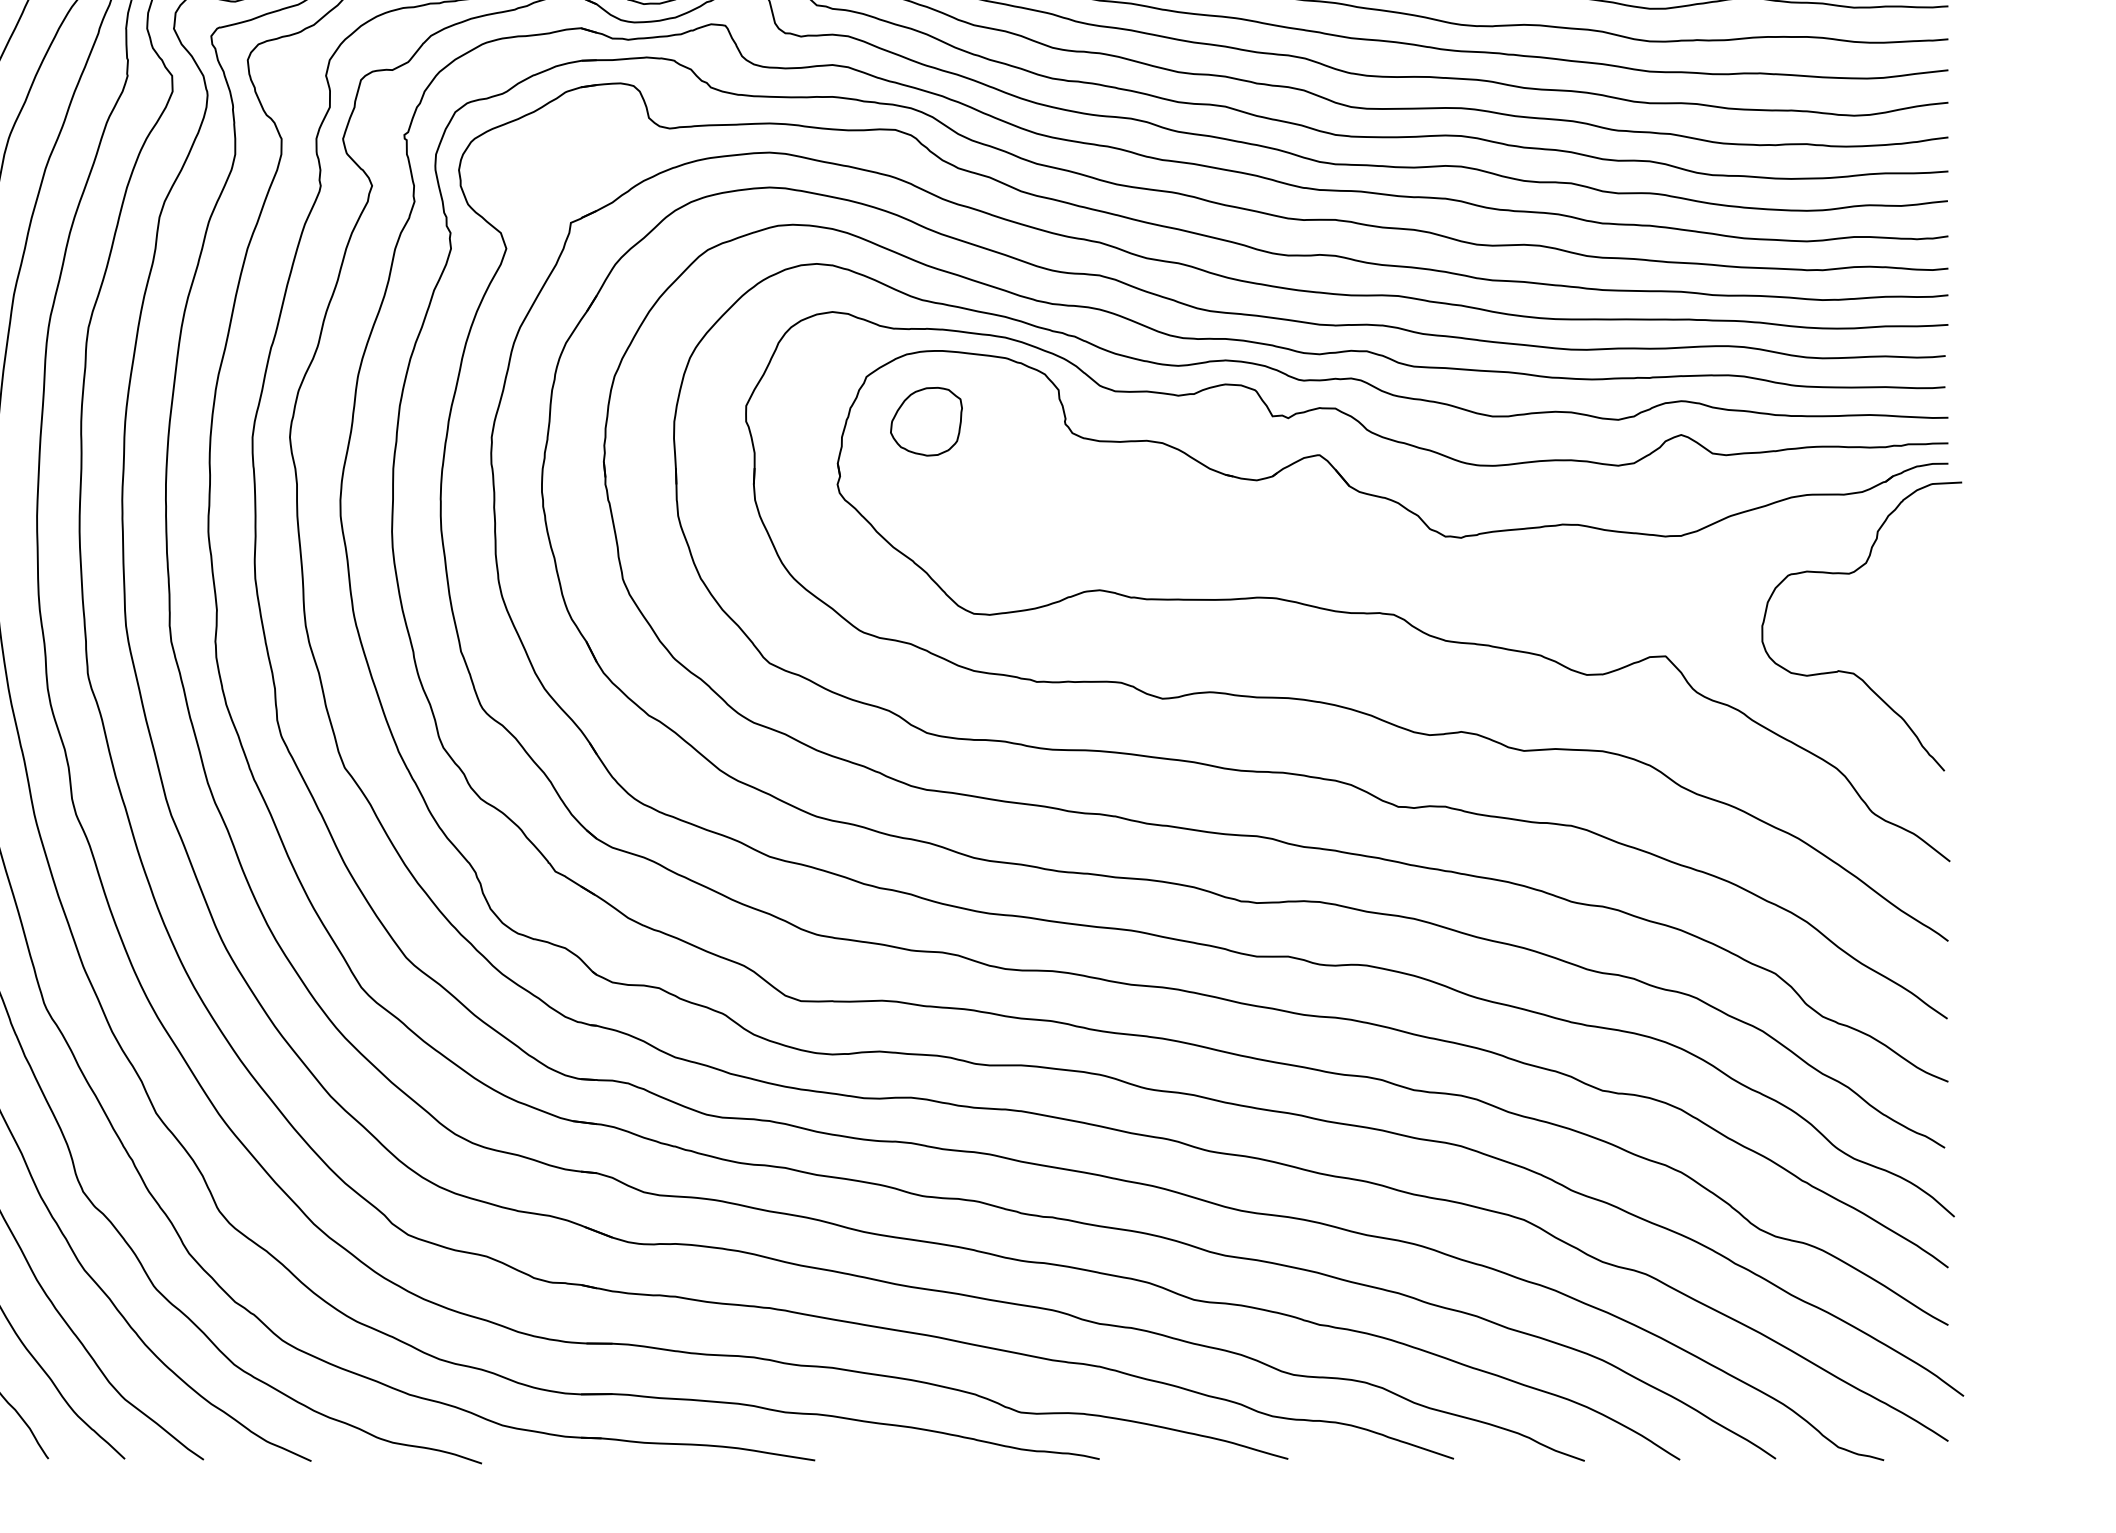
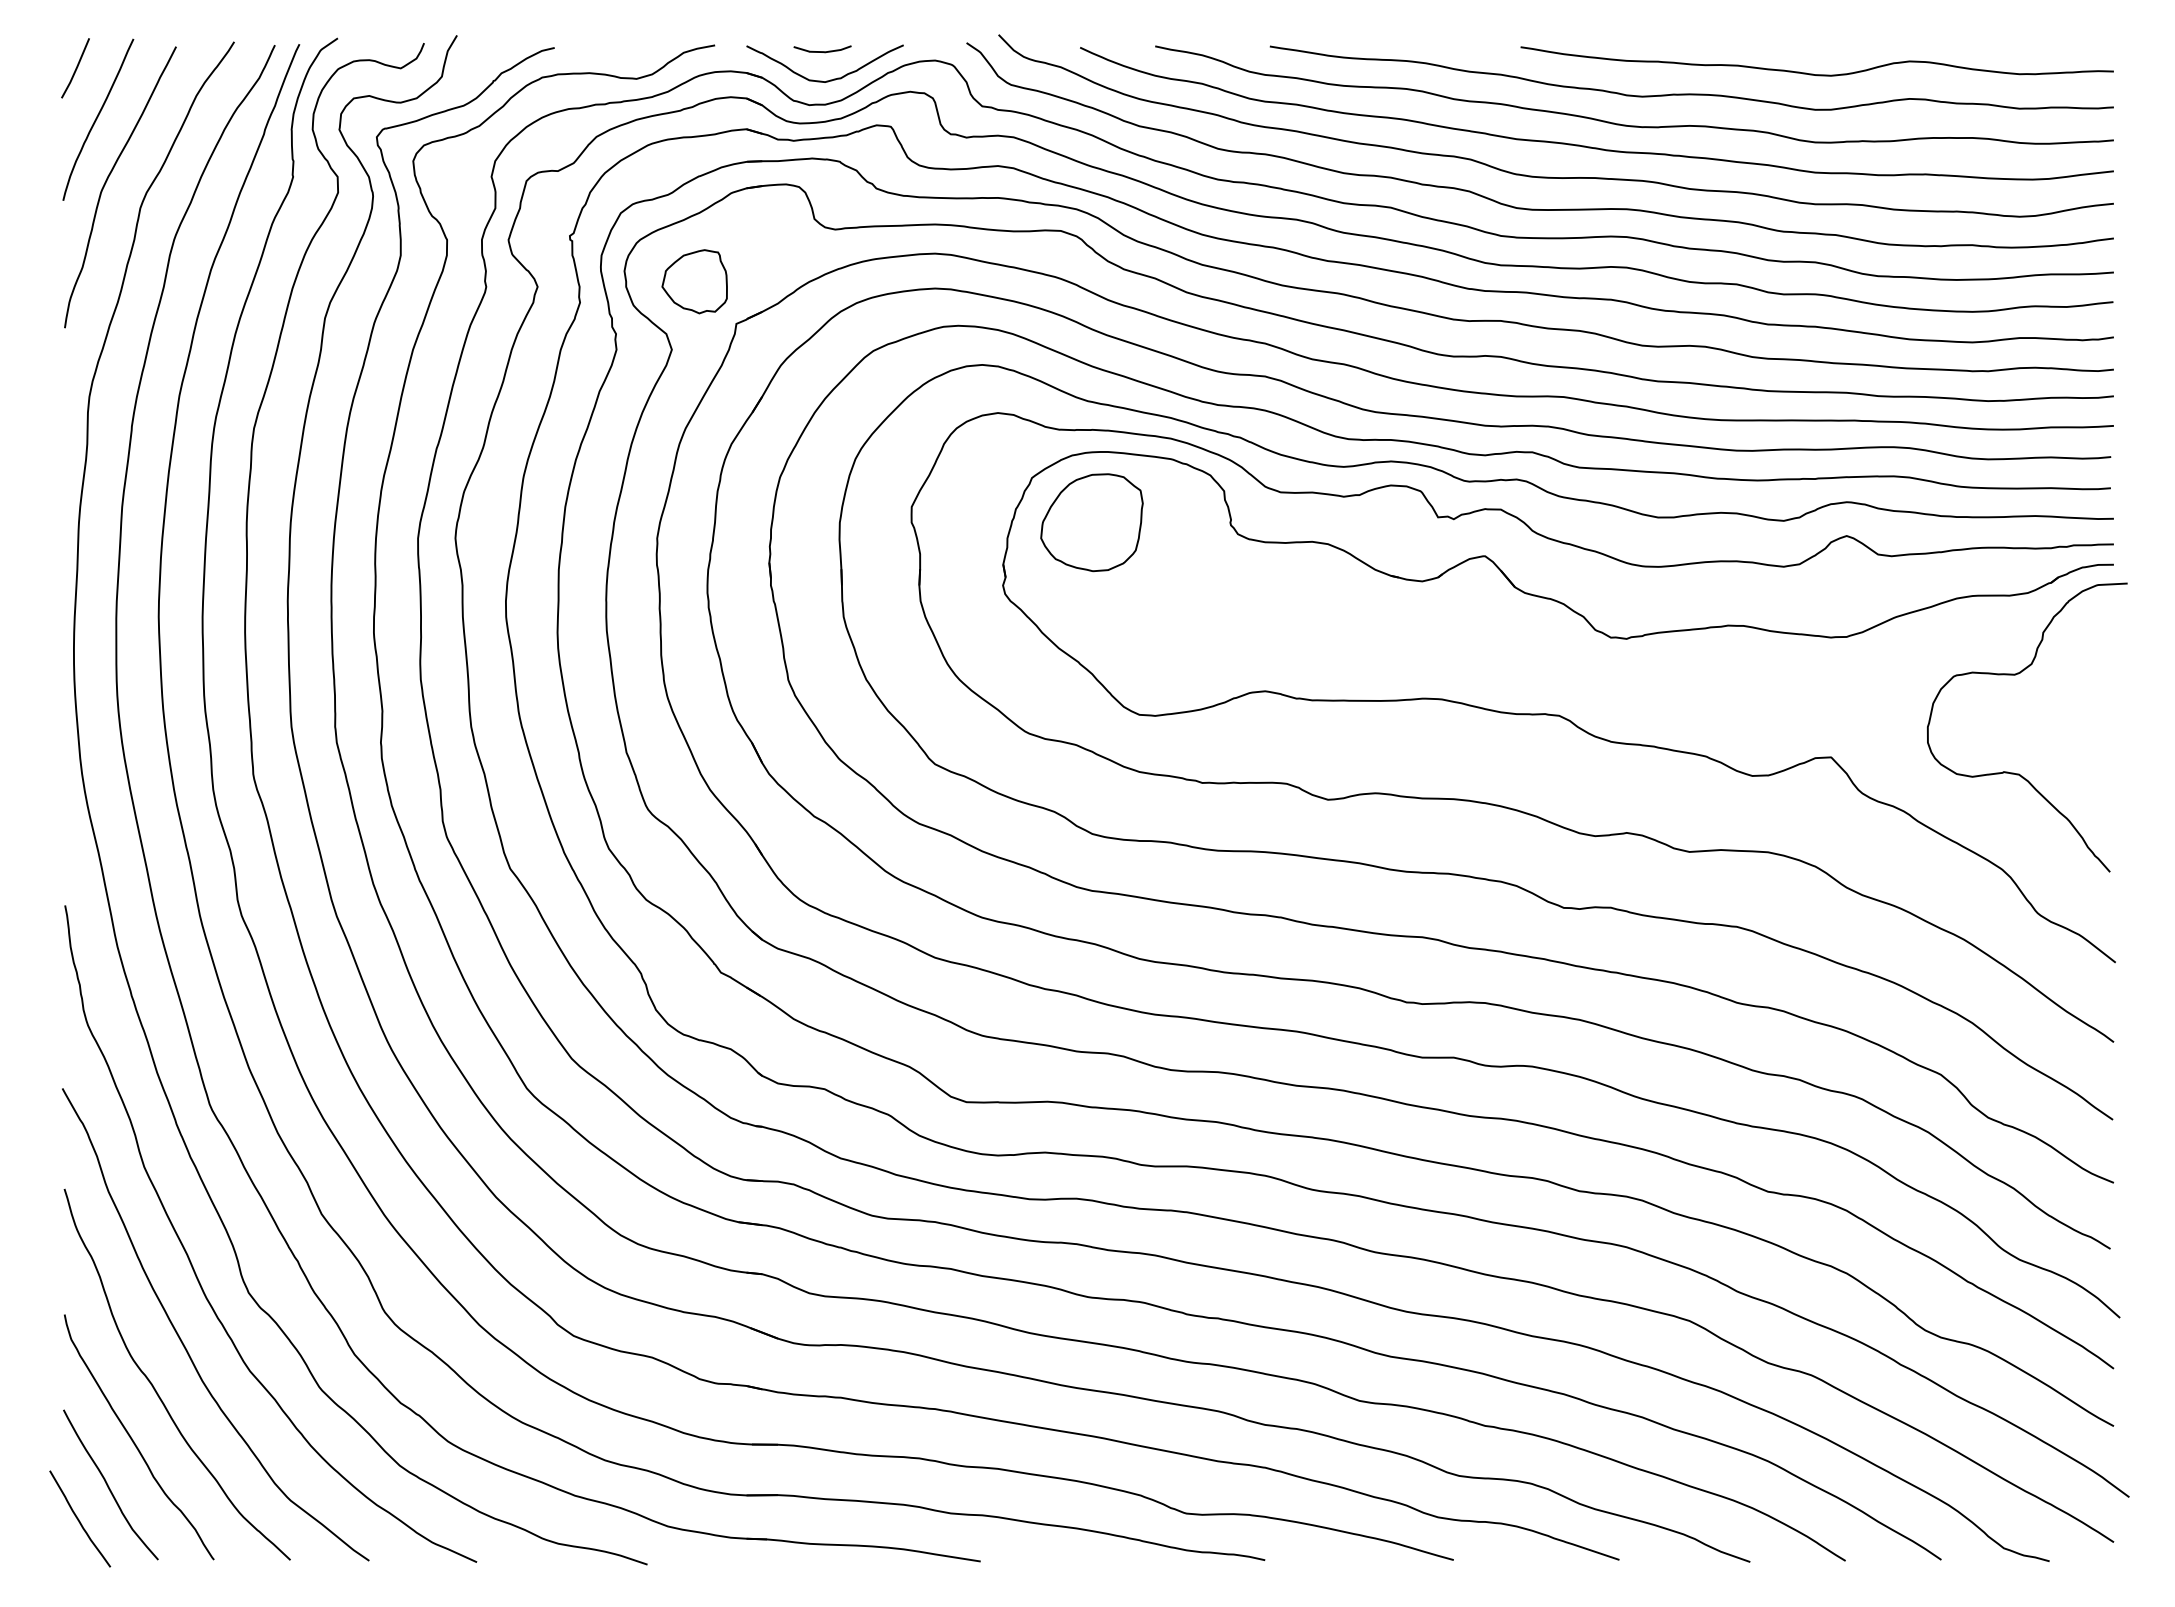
part: (529, 180) -> (694, 281), added
part: (926, 421) -> (1091, 522), size x1.43

